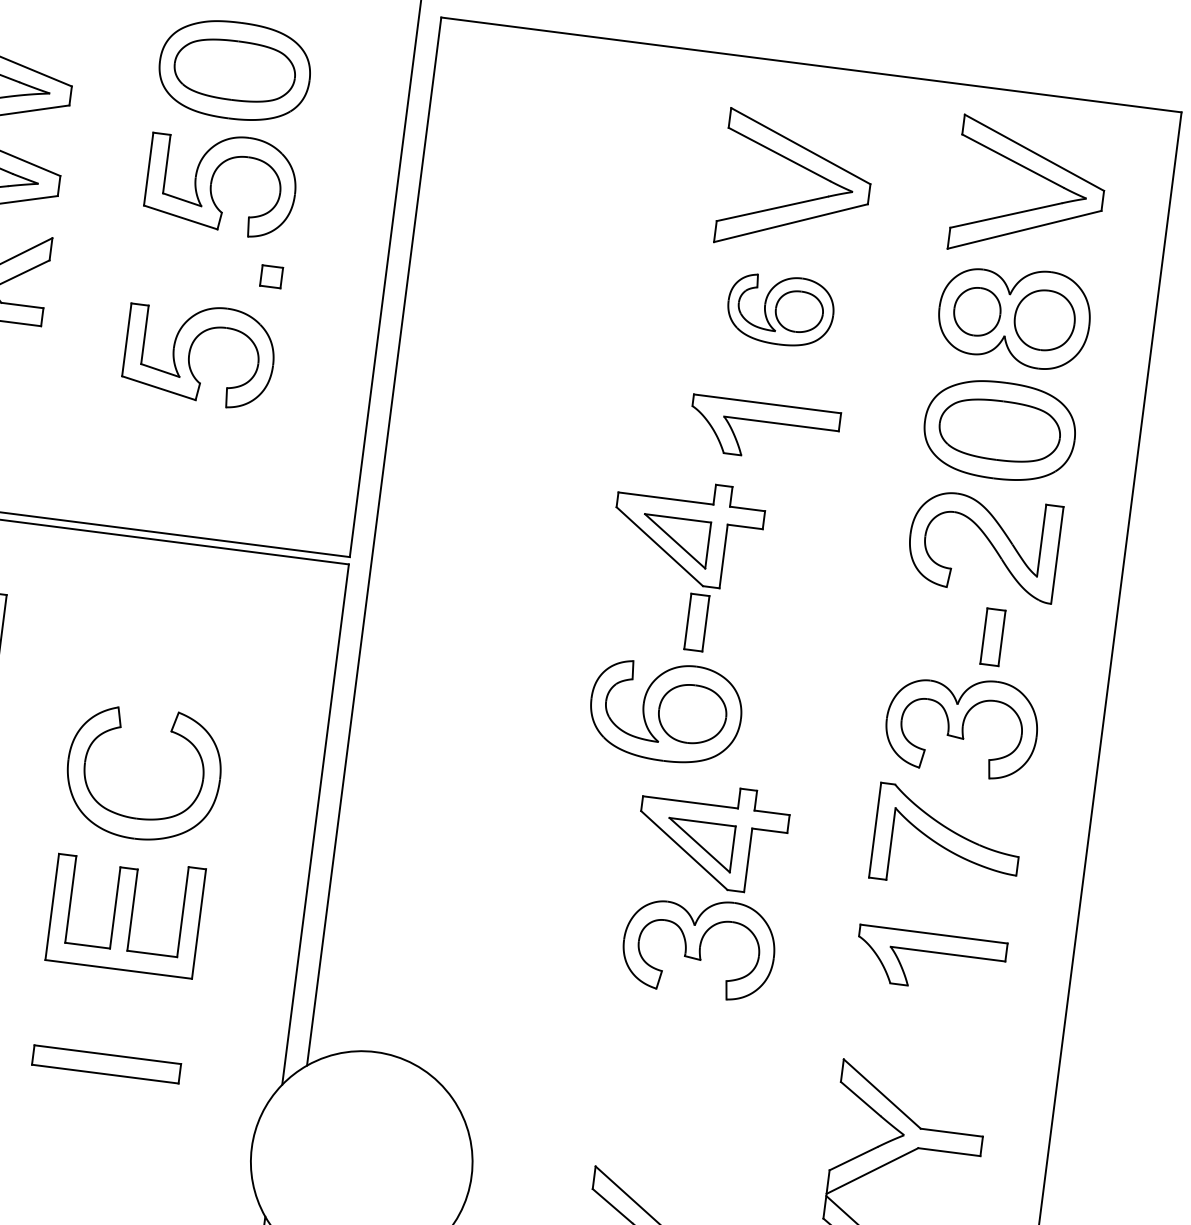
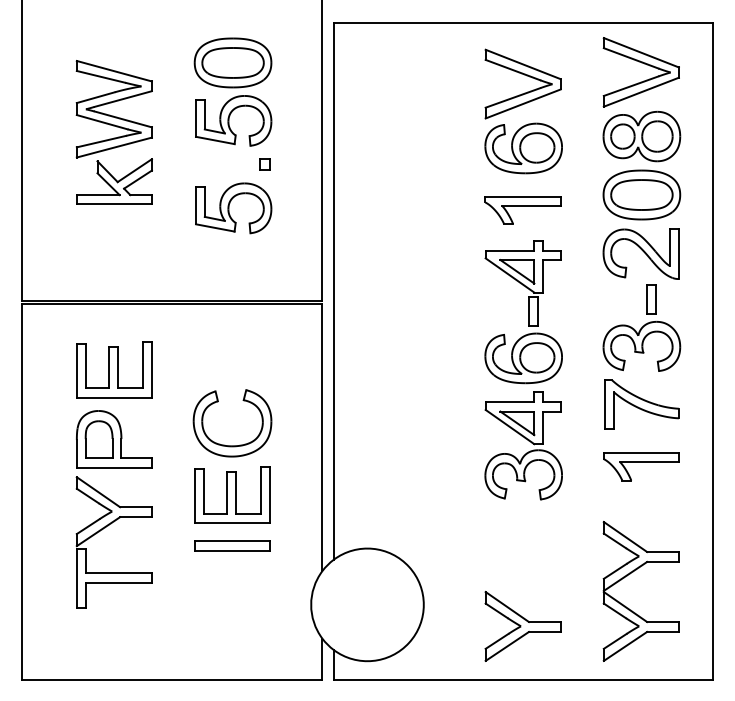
part: (780, 310) -> (523, 148), size x1.43
part: (676, 622) -> (523, 312), moved
part: (106, 1063) -> (232, 545), moved

